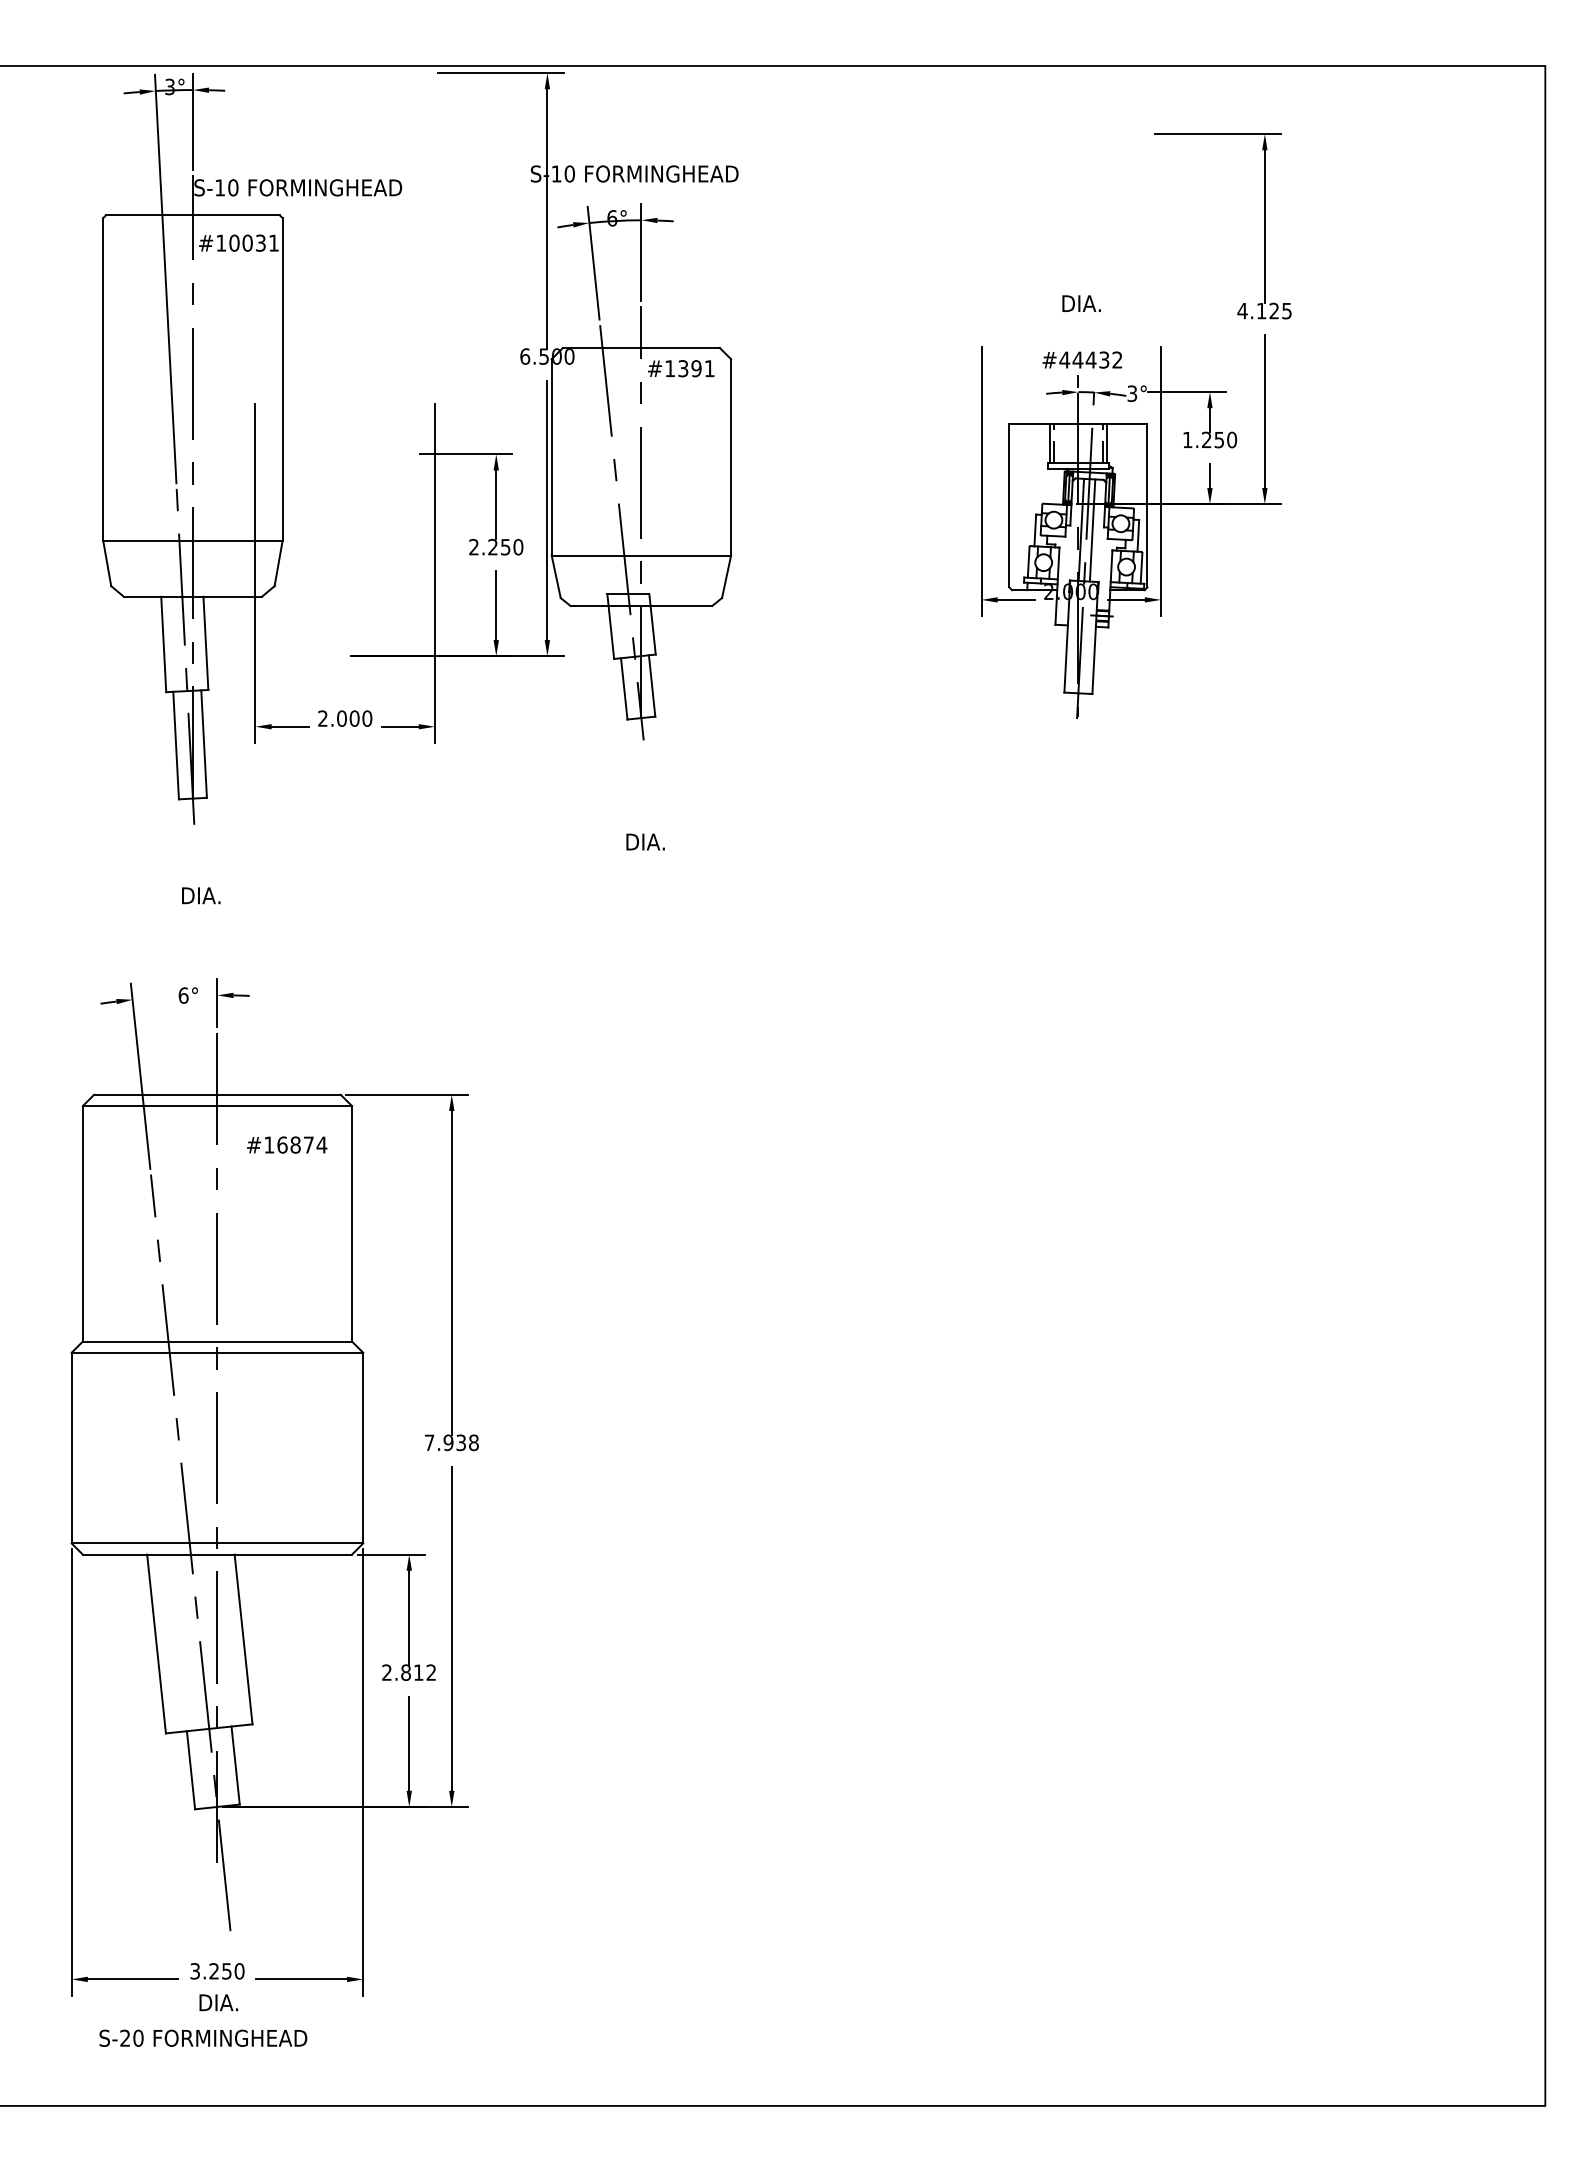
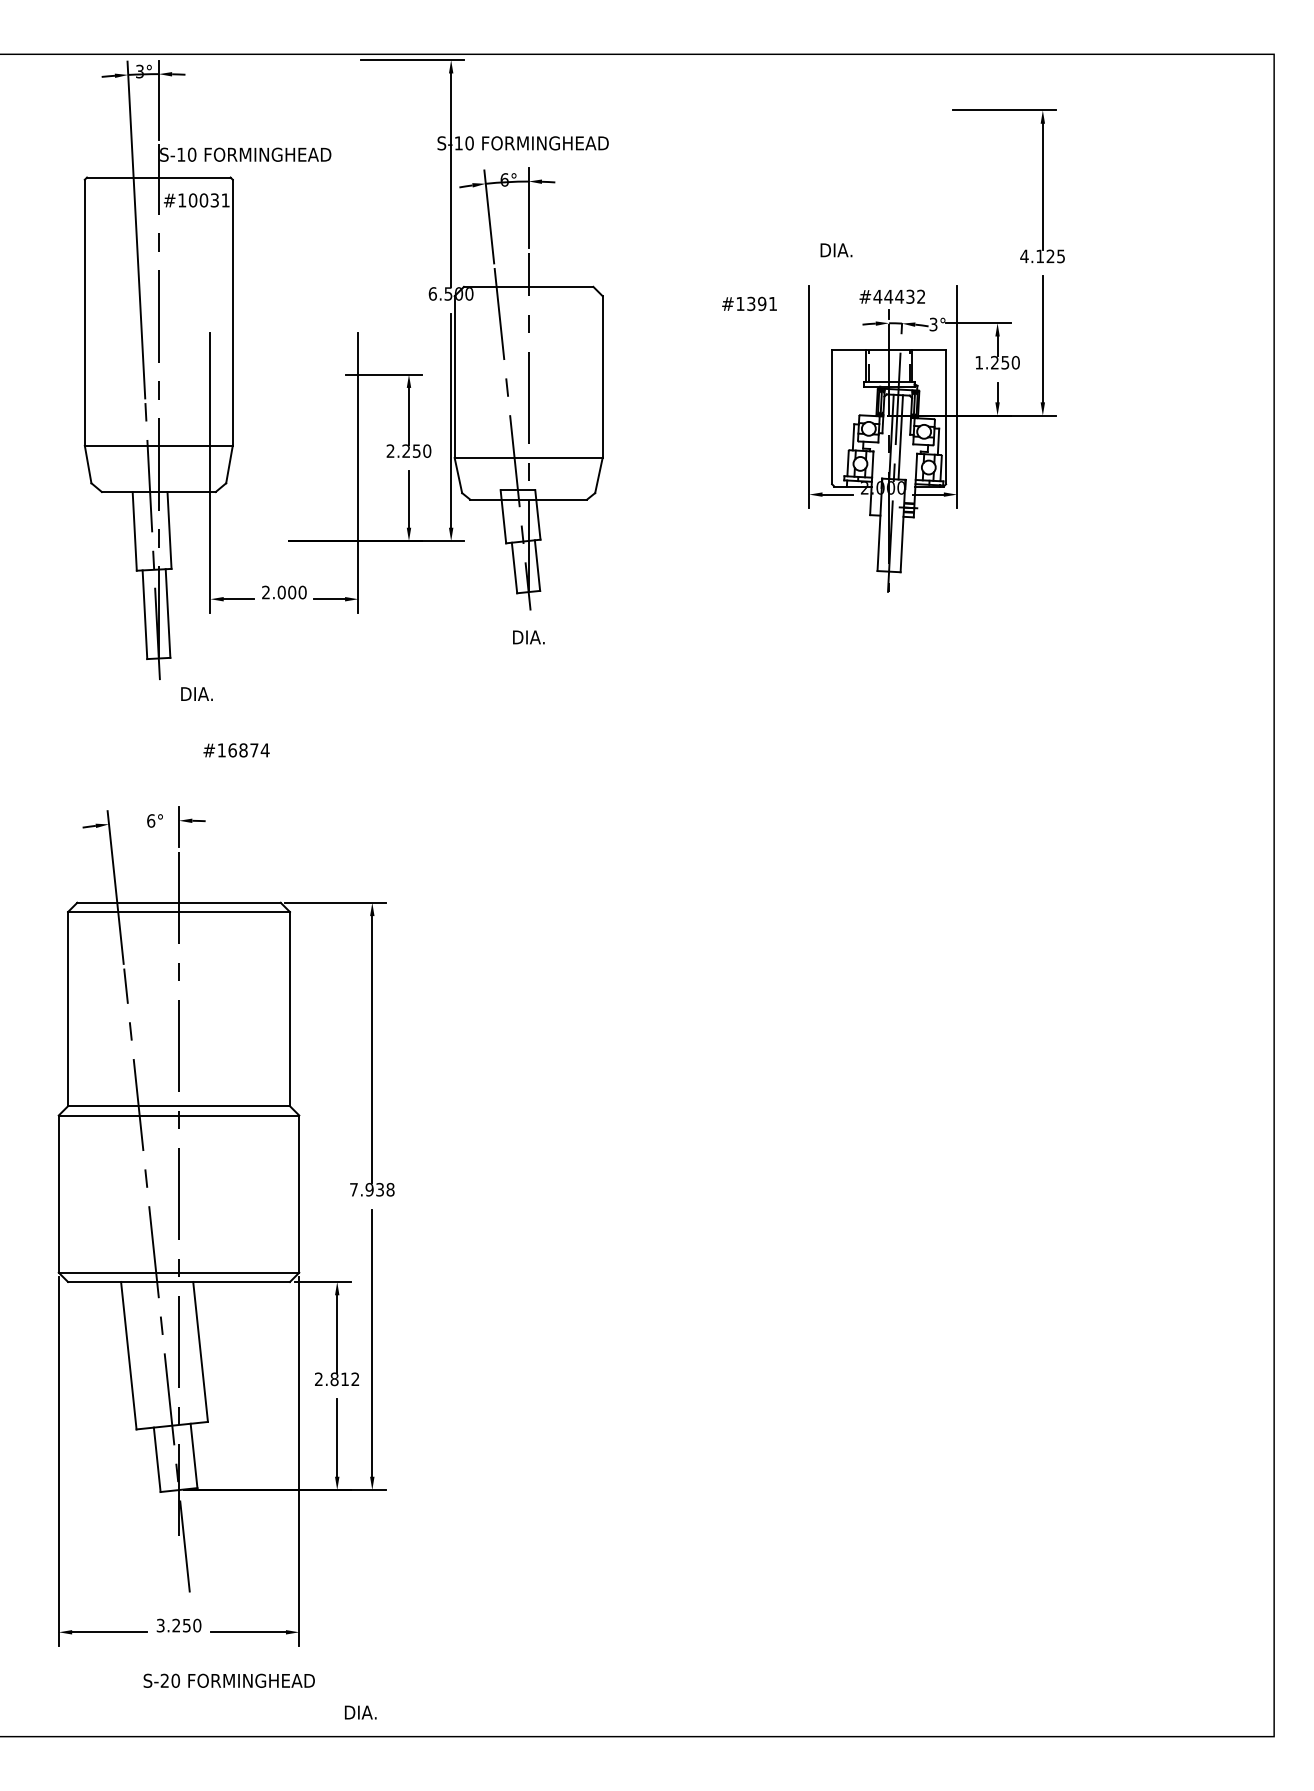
text: (1081, 303) -> (836, 250), moved
text: (681, 368) -> (749, 303), moved
text: (645, 841) -> (528, 636), moved
text: (201, 895) -> (197, 693), moved
text: (287, 1144) -> (236, 749), moved
text: (218, 2002) -> (360, 1712), moved
text: (203, 2037) -> (229, 1680), moved

